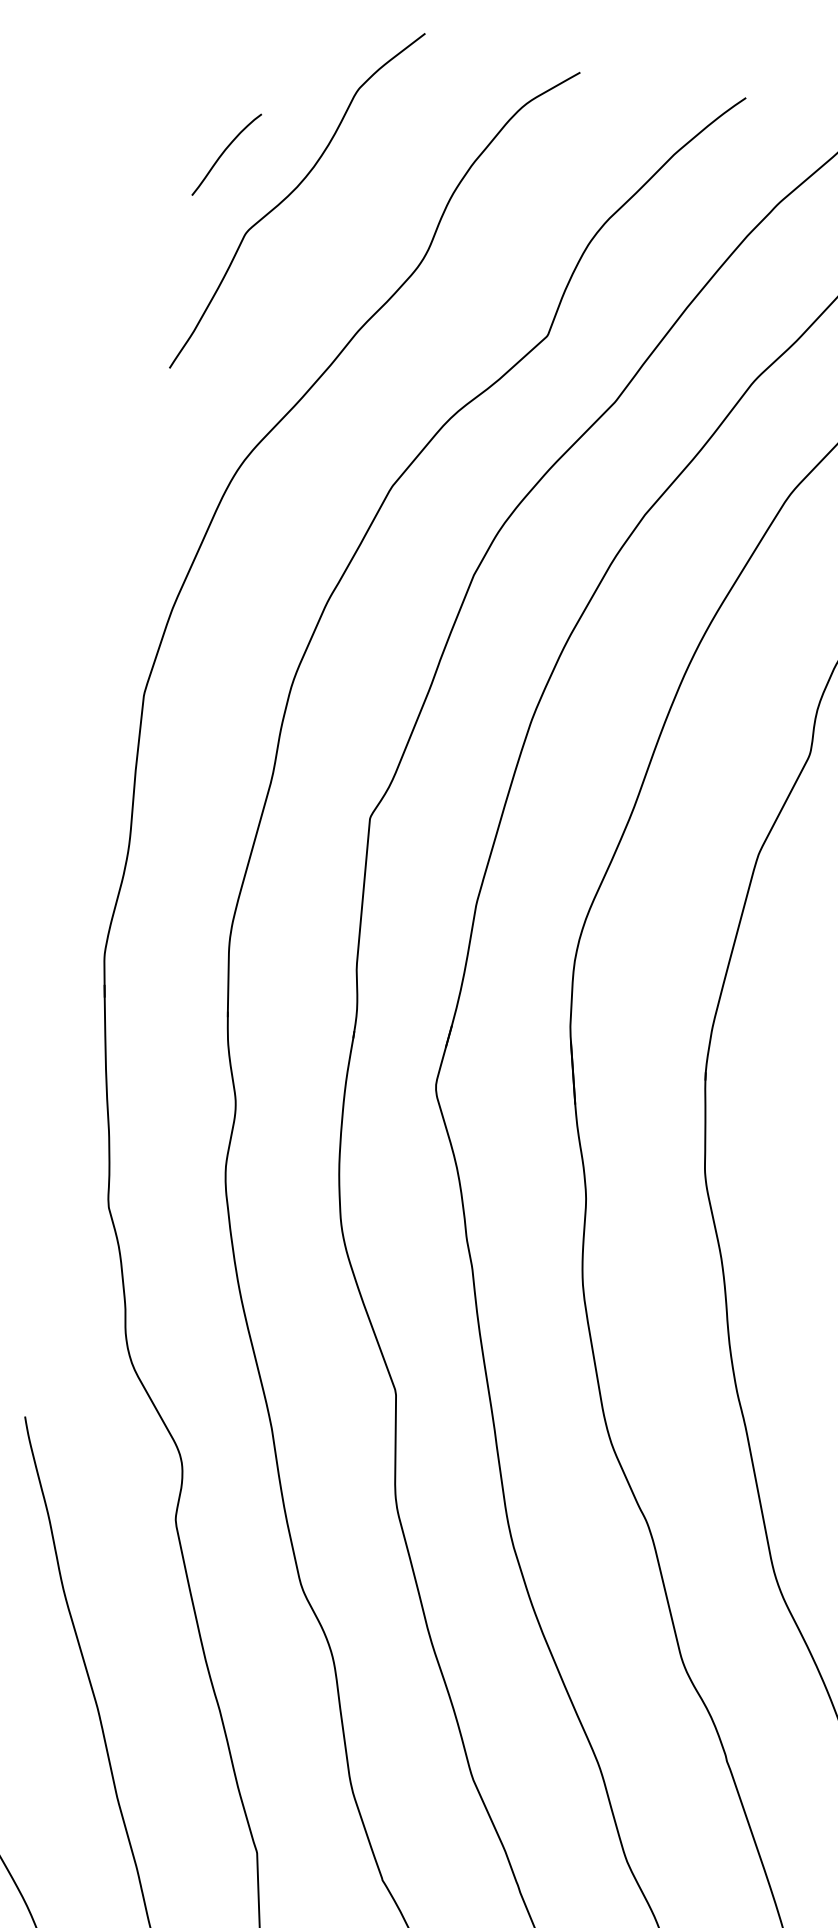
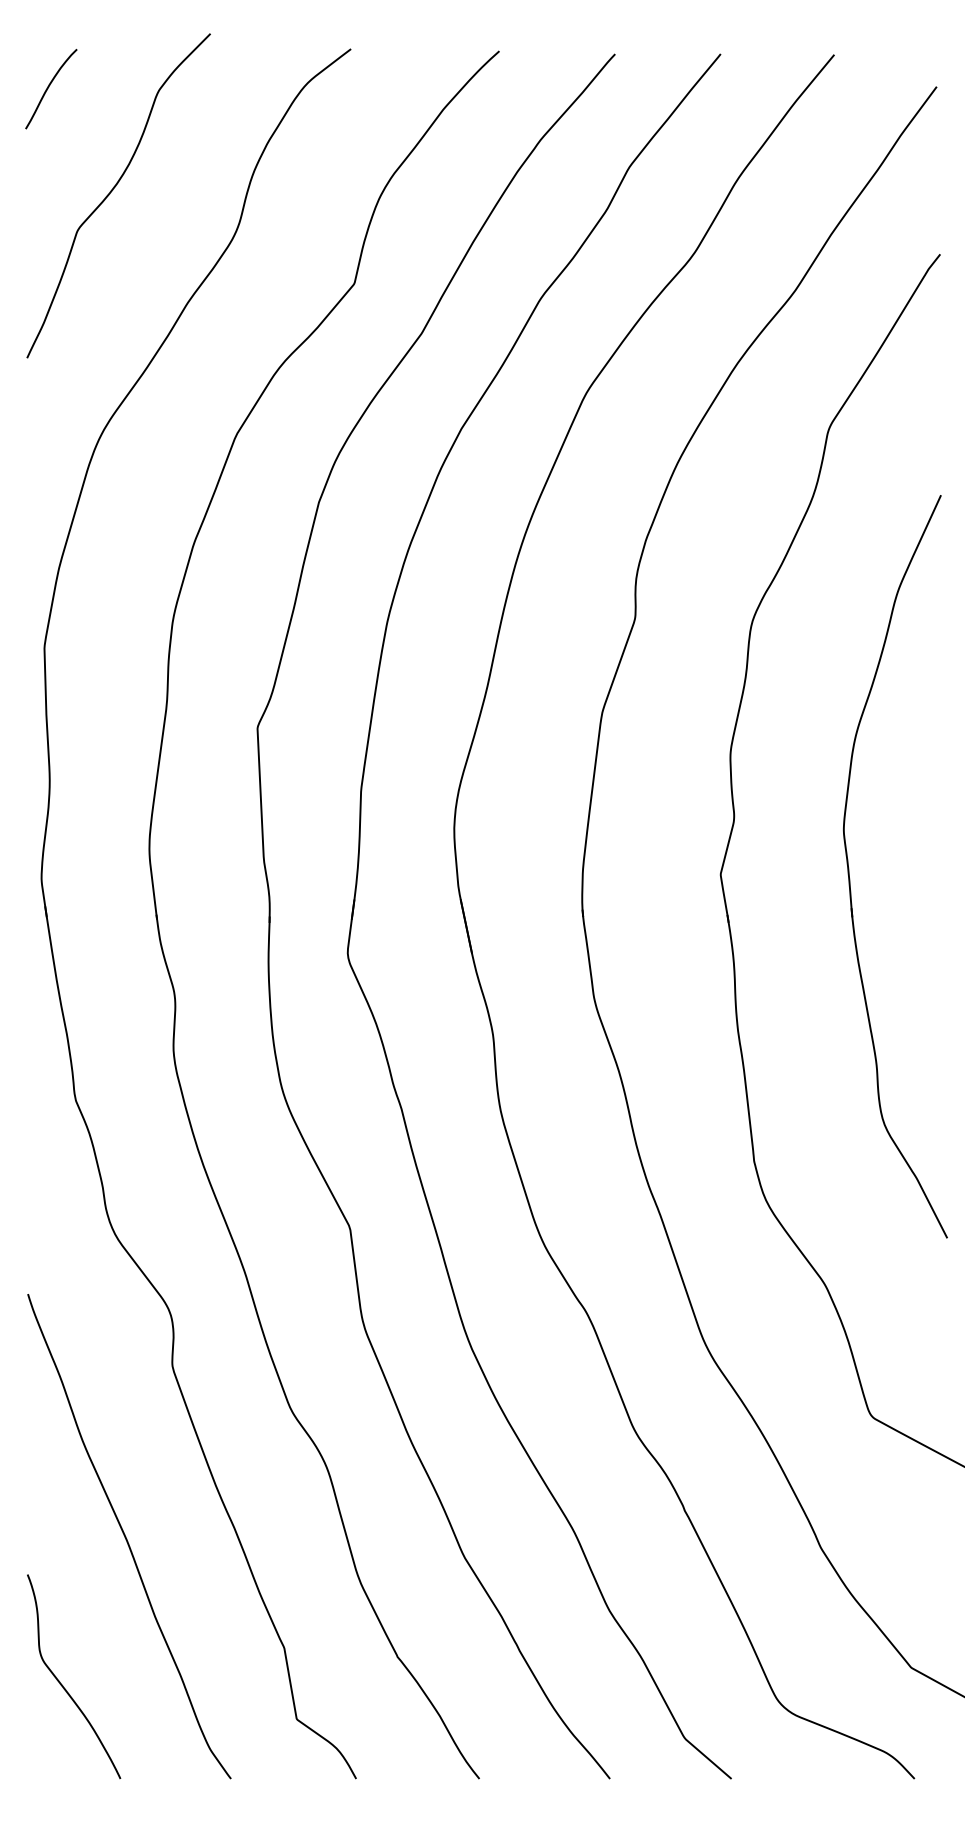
curve: (224, 152) -> (49, 87), moved

